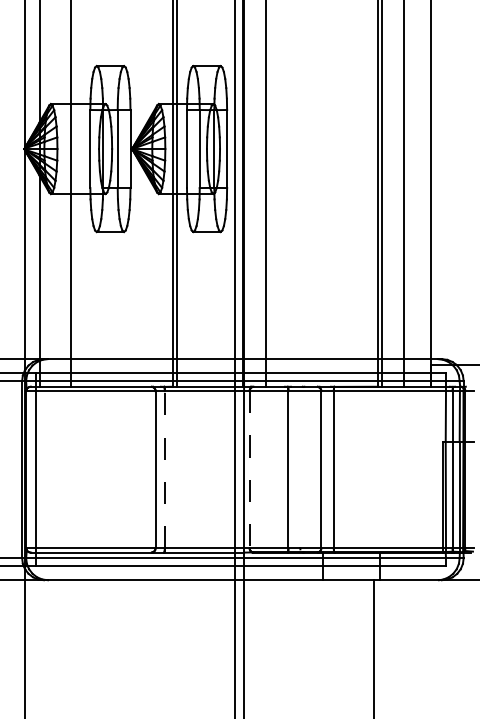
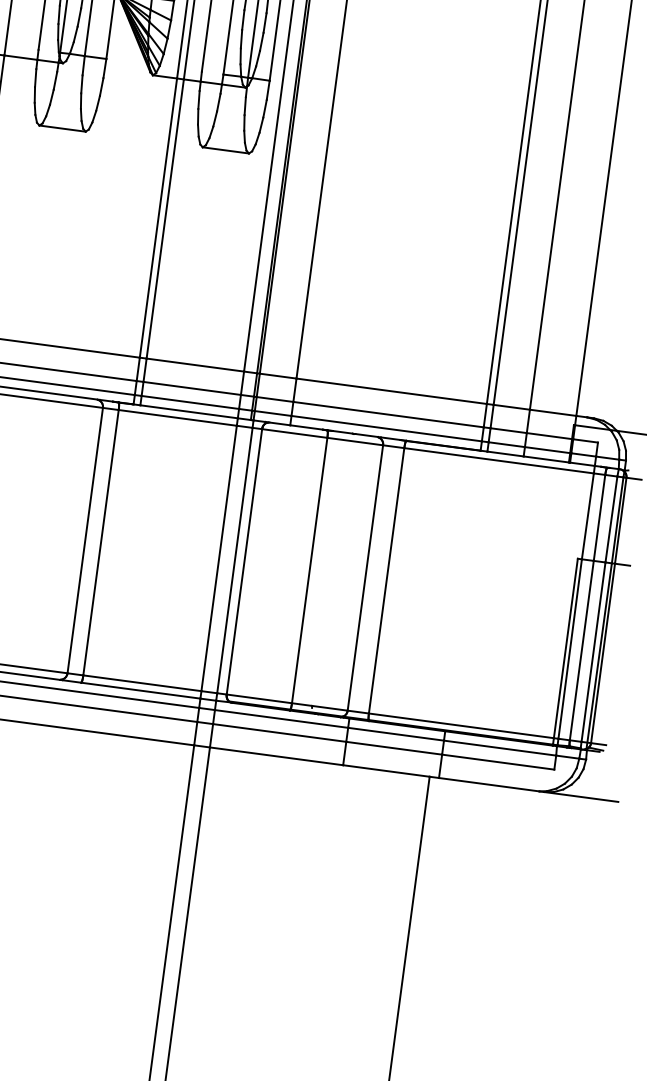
line: (164, 469) -> (100, 542), dashed -> solid
line: (249, 469) -> (244, 561), dashed -> solid

